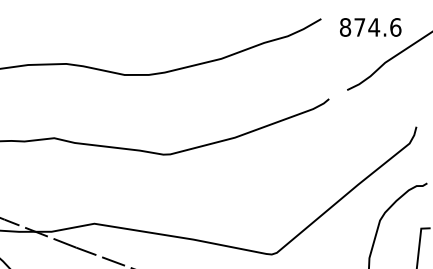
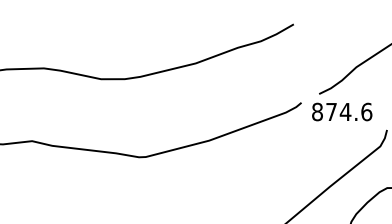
text: (370, 27) -> (342, 112), moved

